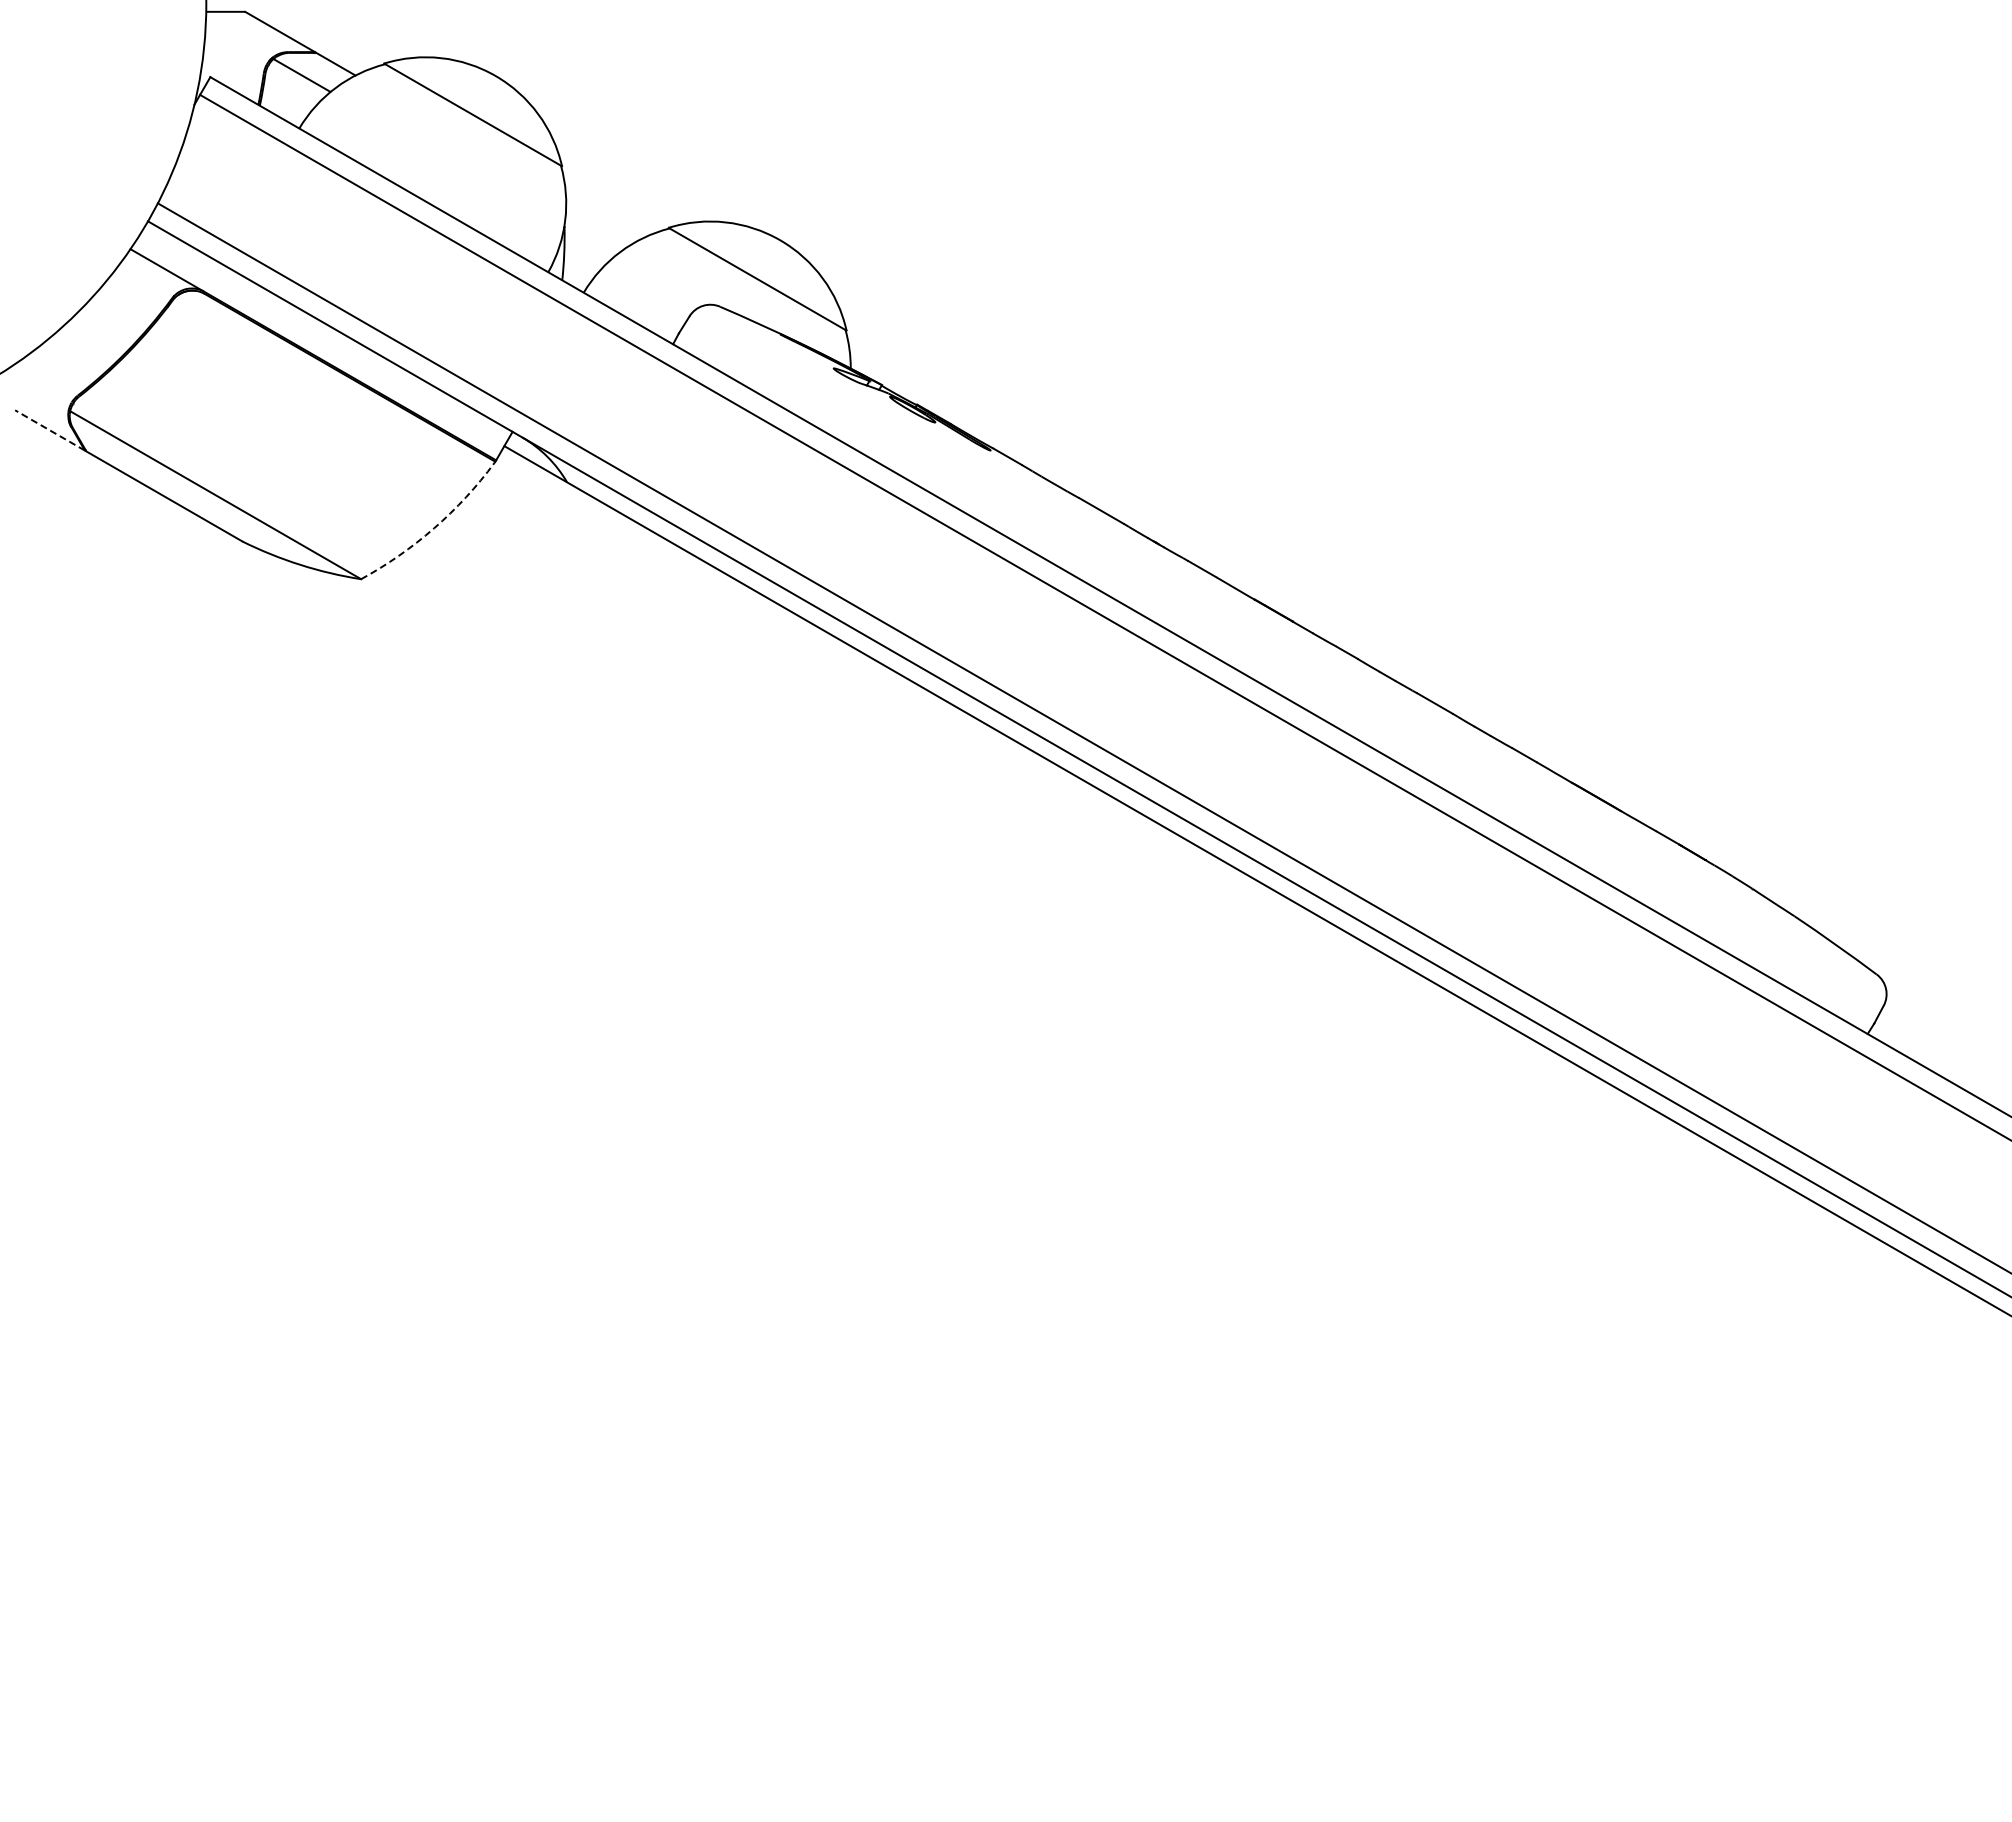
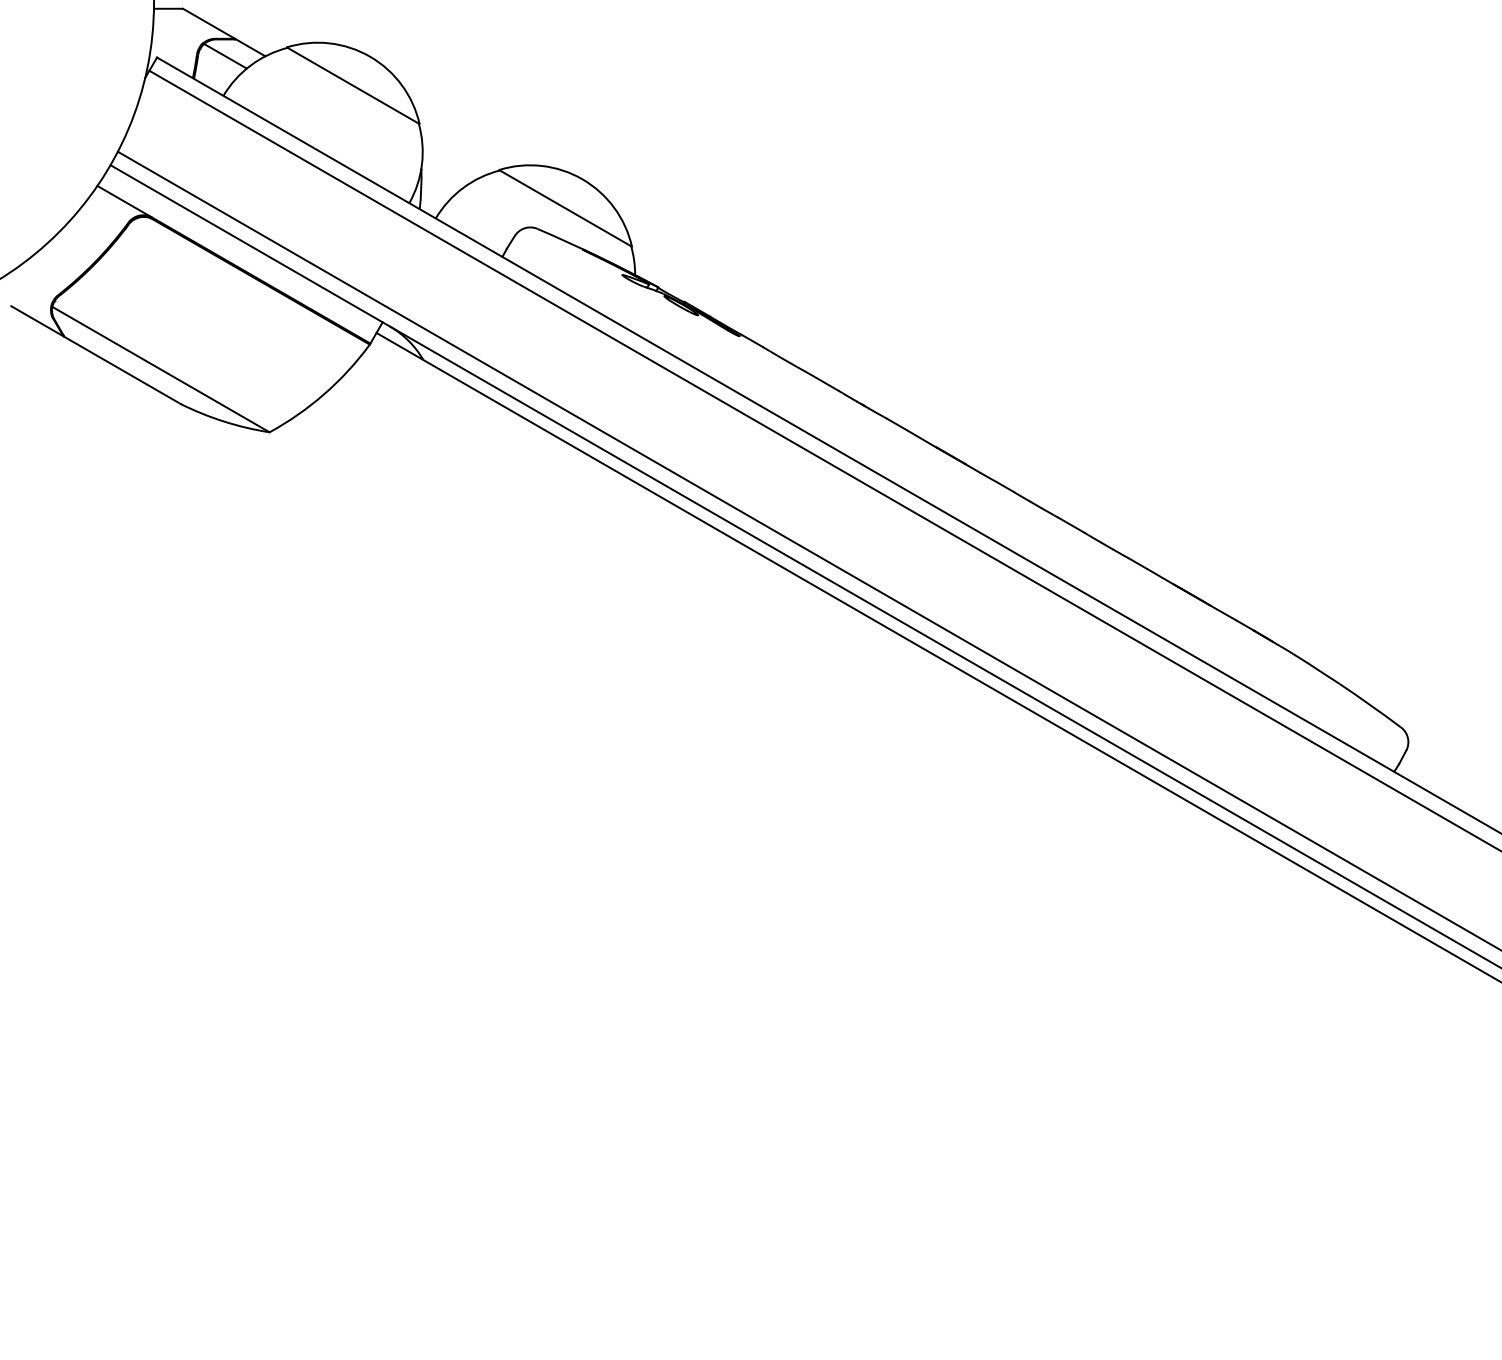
line: (49, 430) -> (36, 321), dashed -> solid
arc: (434, 528) -> (324, 394), dashed -> solid

